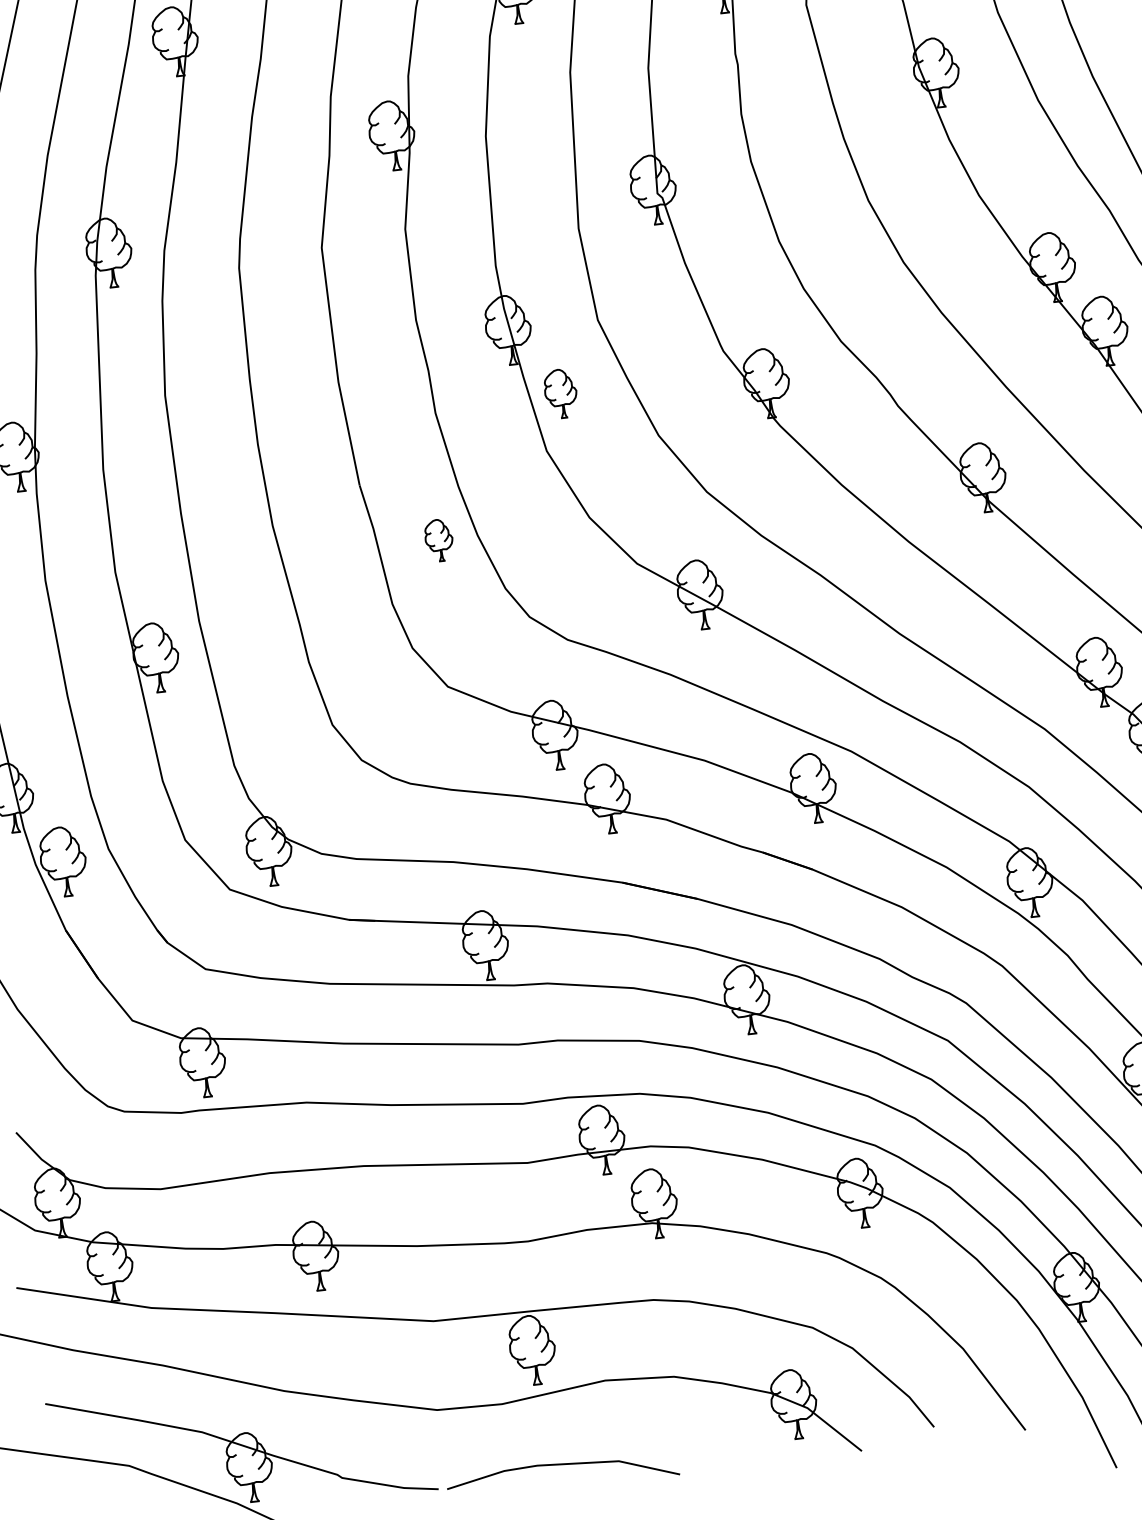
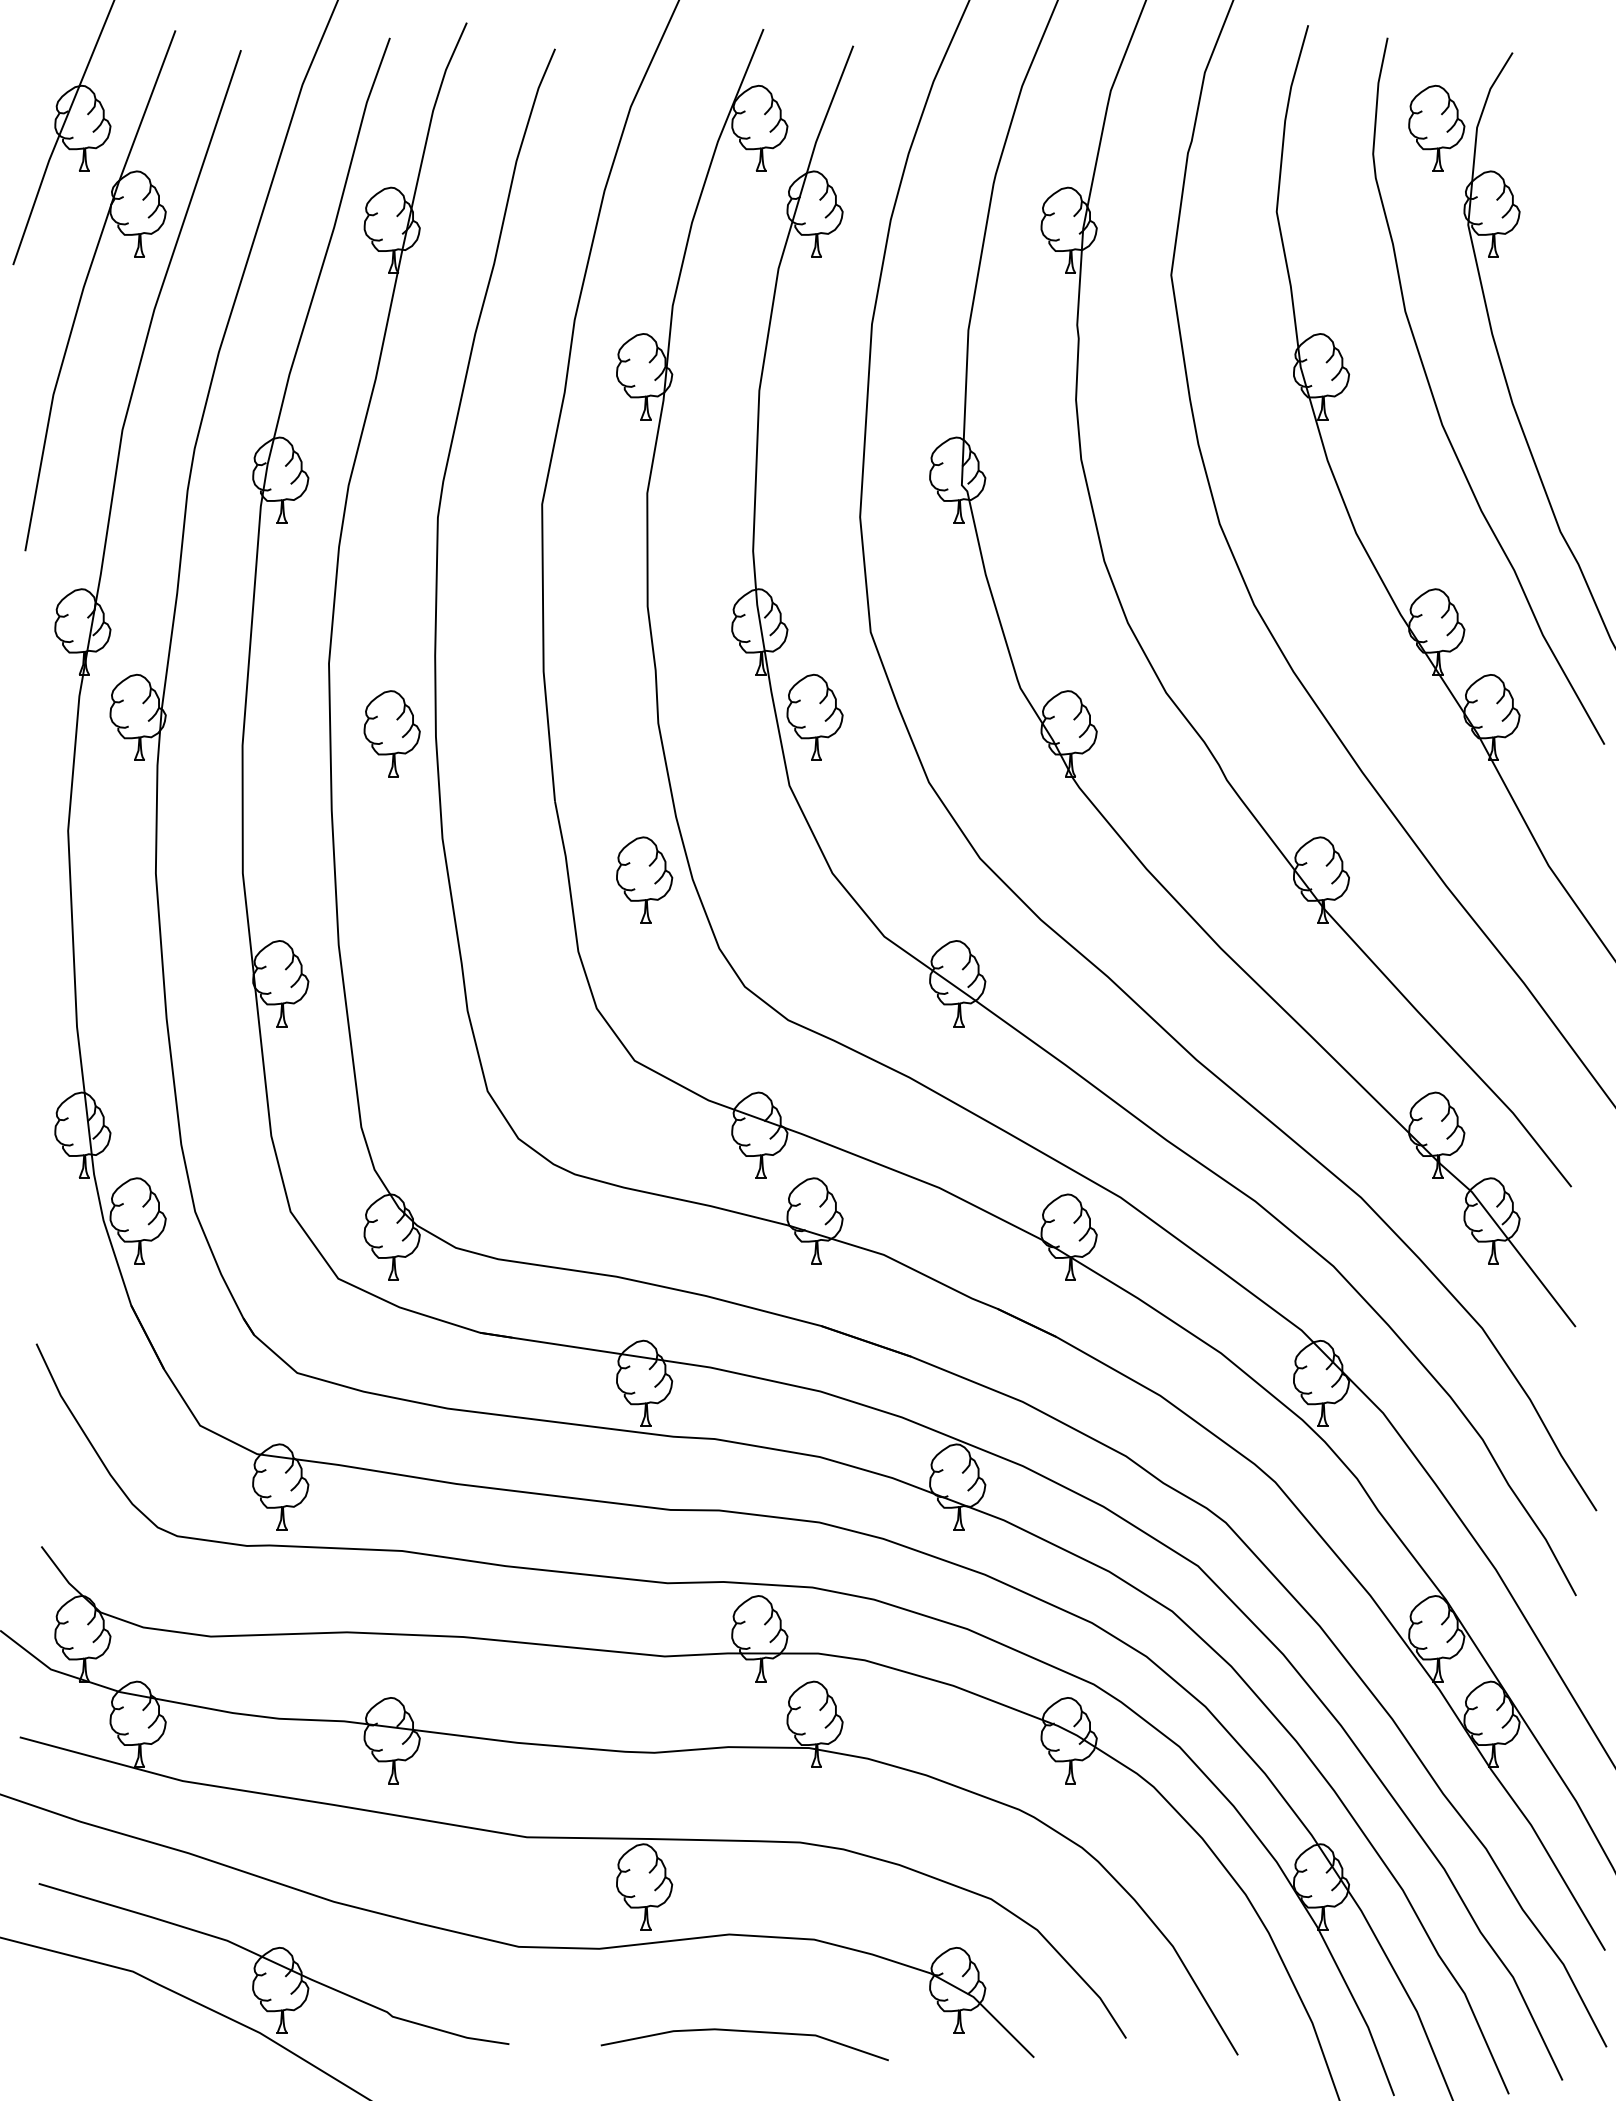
part: (560, 393) -> (814, 716), size x1.43
part: (221, 446) -> (391, 733), added
part: (438, 540) -> (644, 879), size x1.67
curve: (562, 1465) -> (745, 2032), moved

